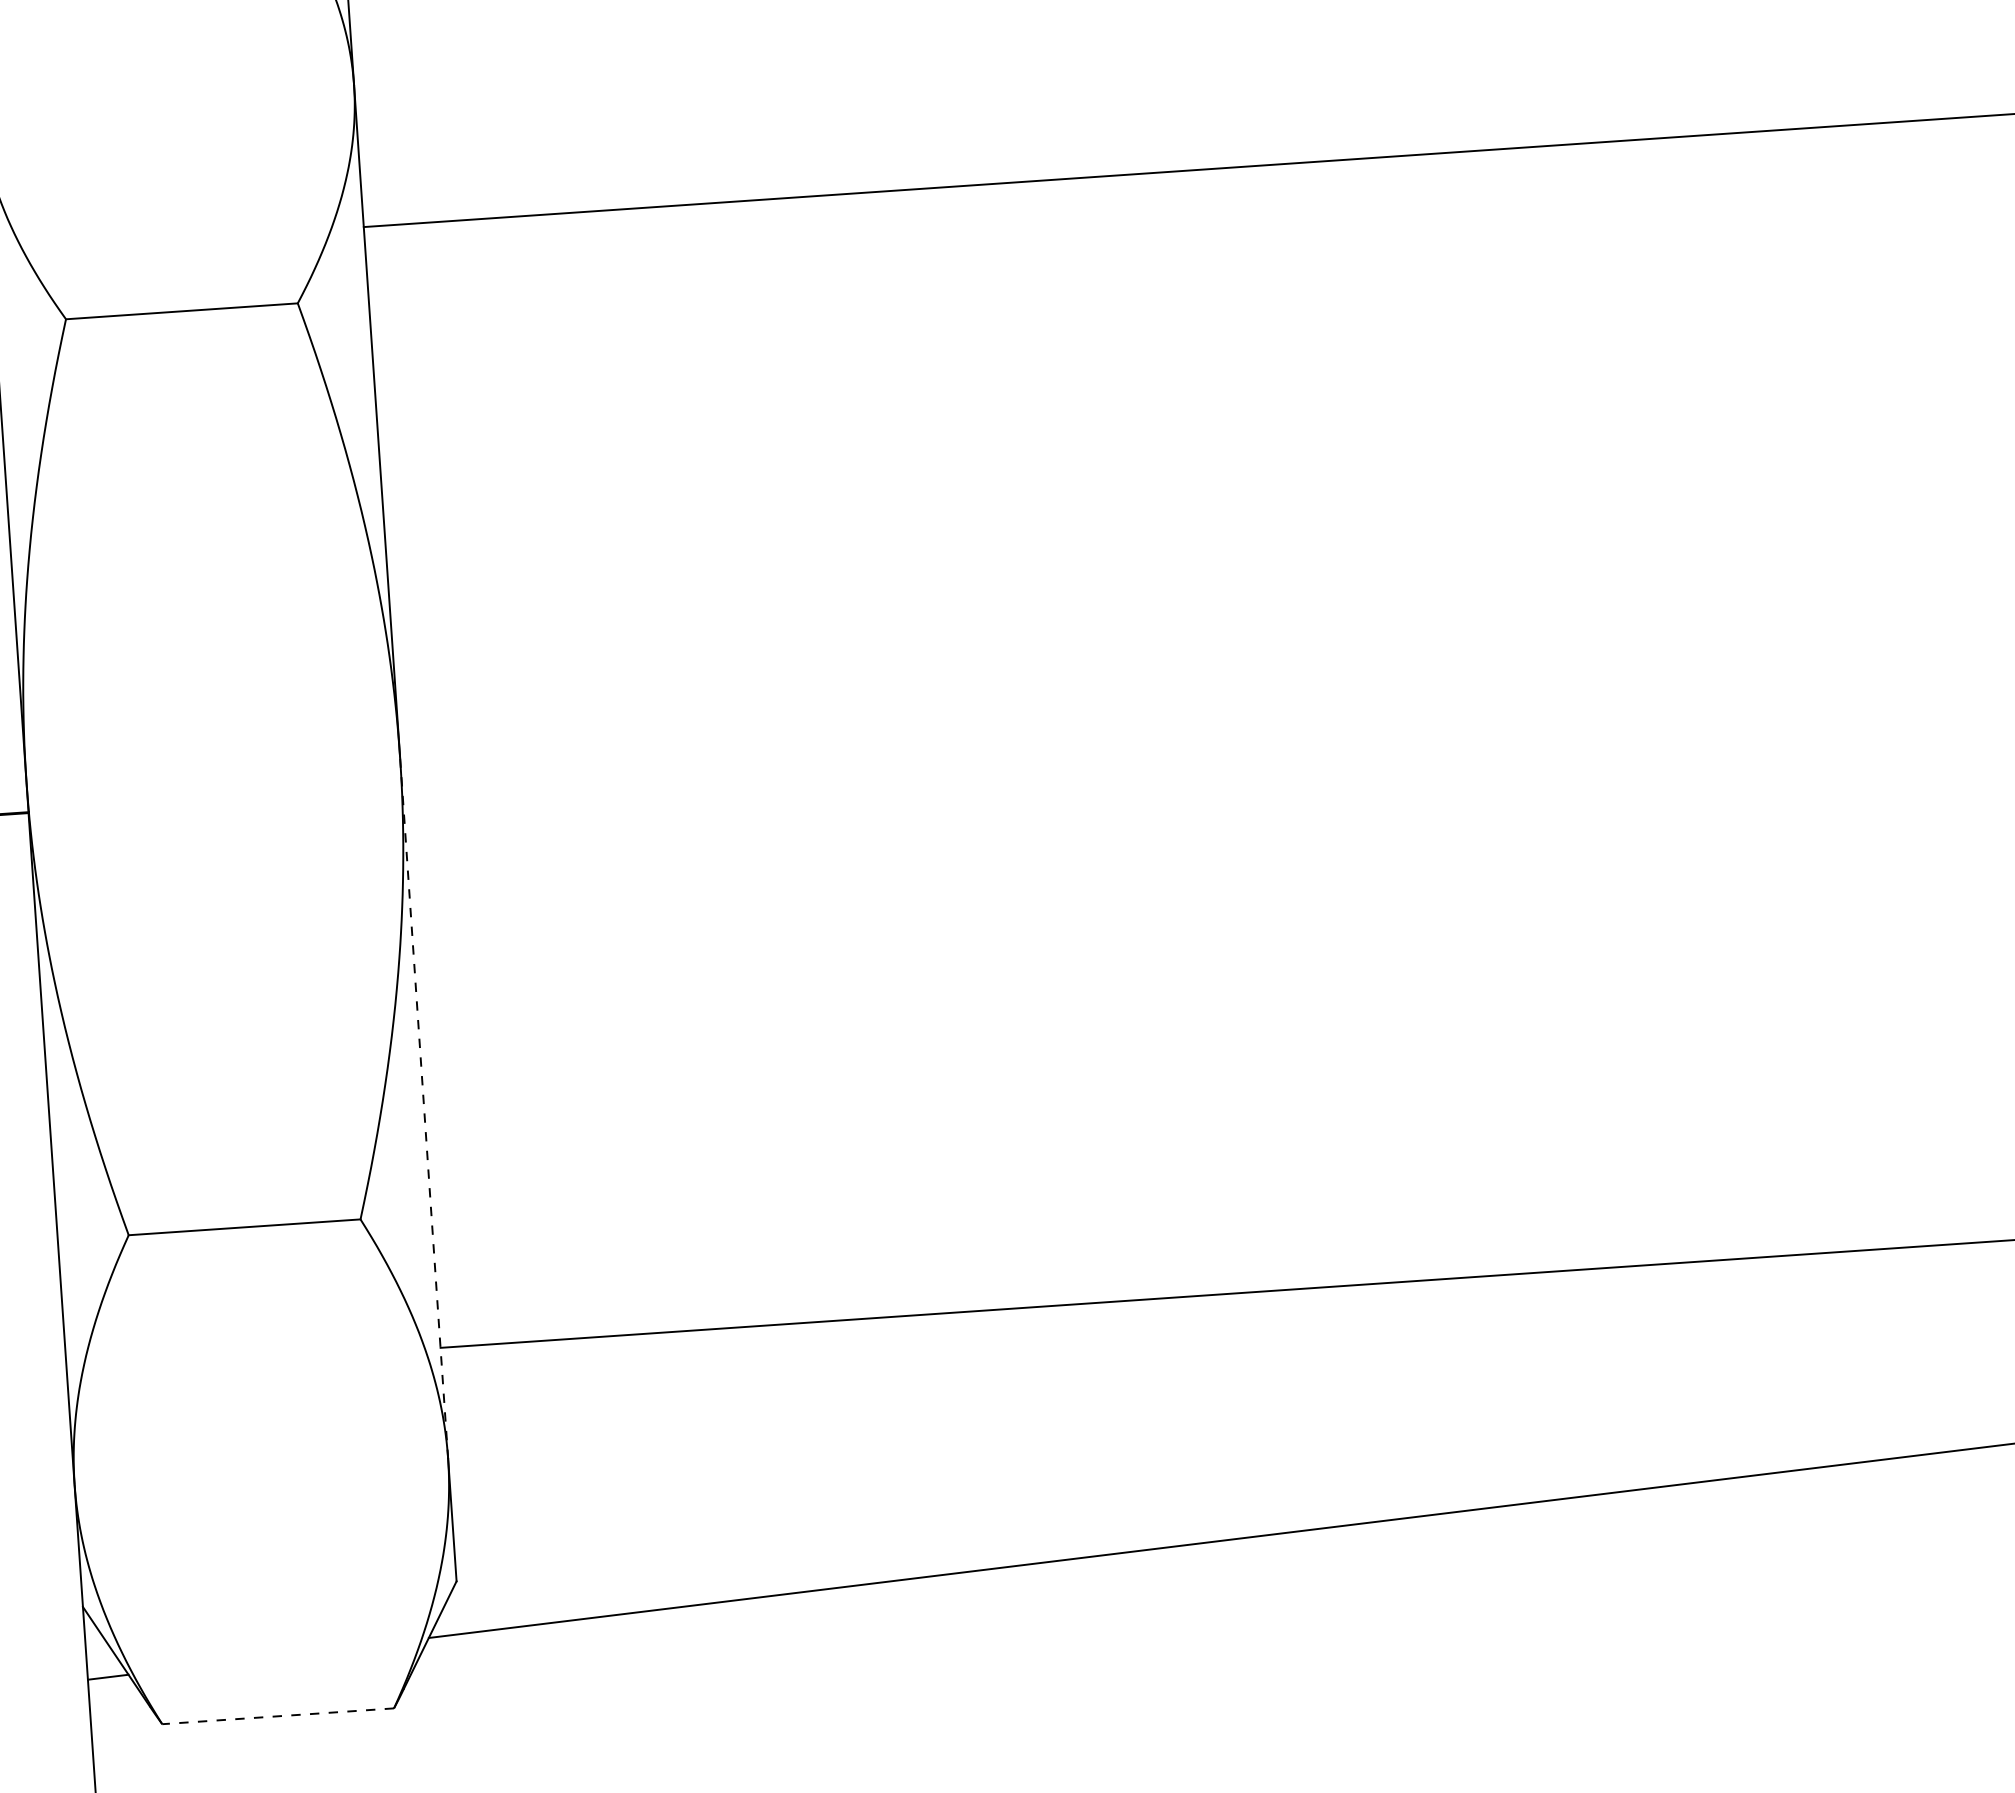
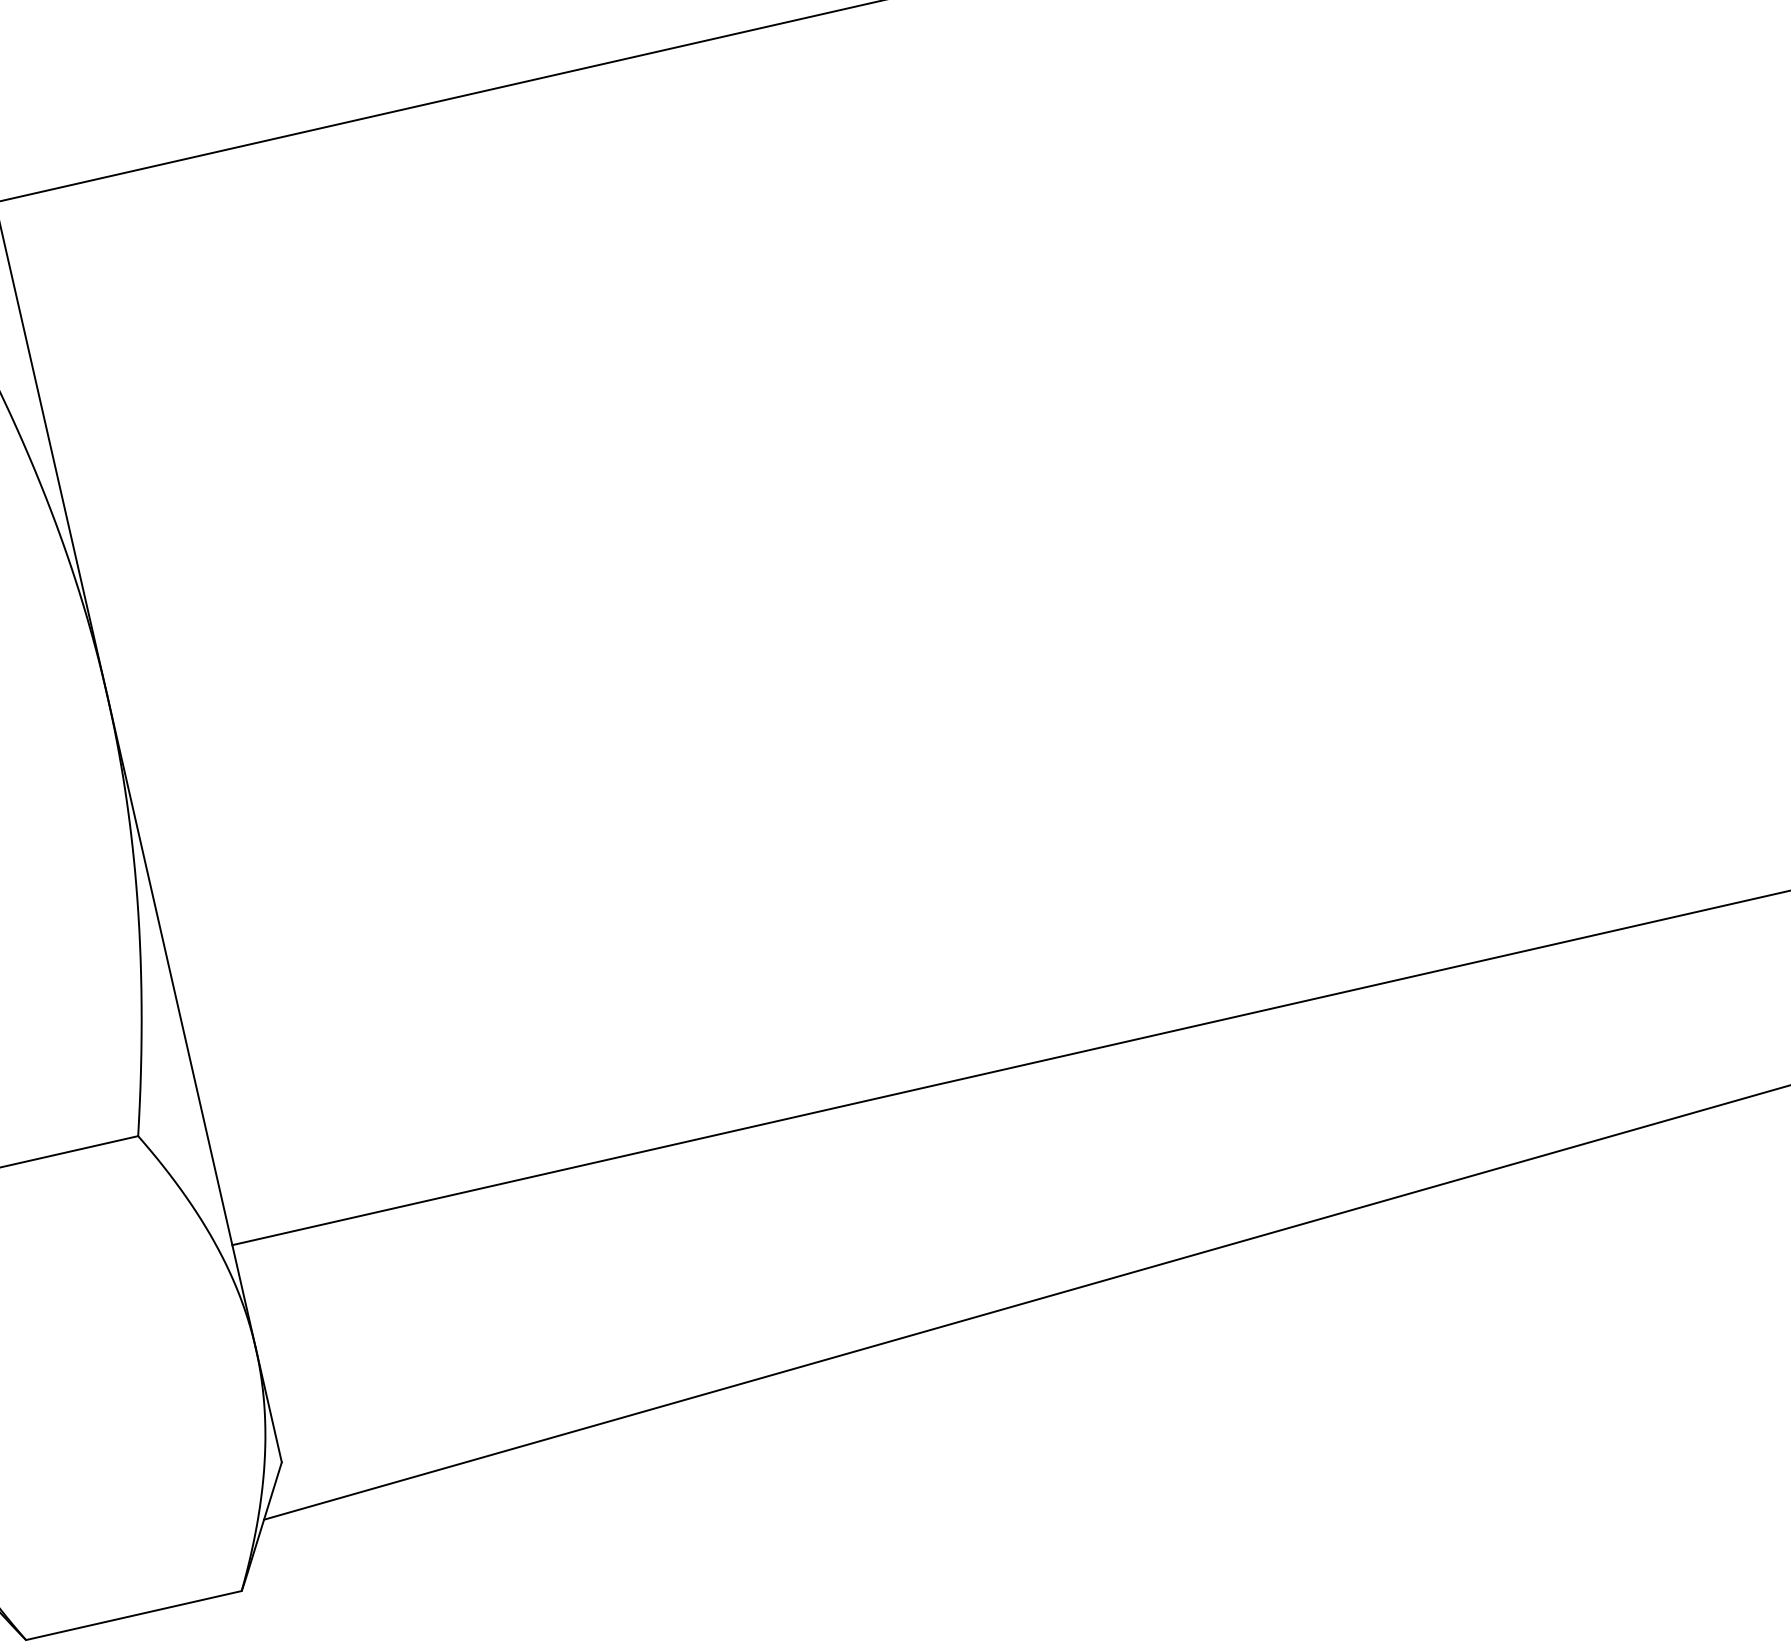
line: (424, 1107) -> (181, 1021), dashed -> solid
line: (277, 1716) -> (133, 1615), dashed -> solid

